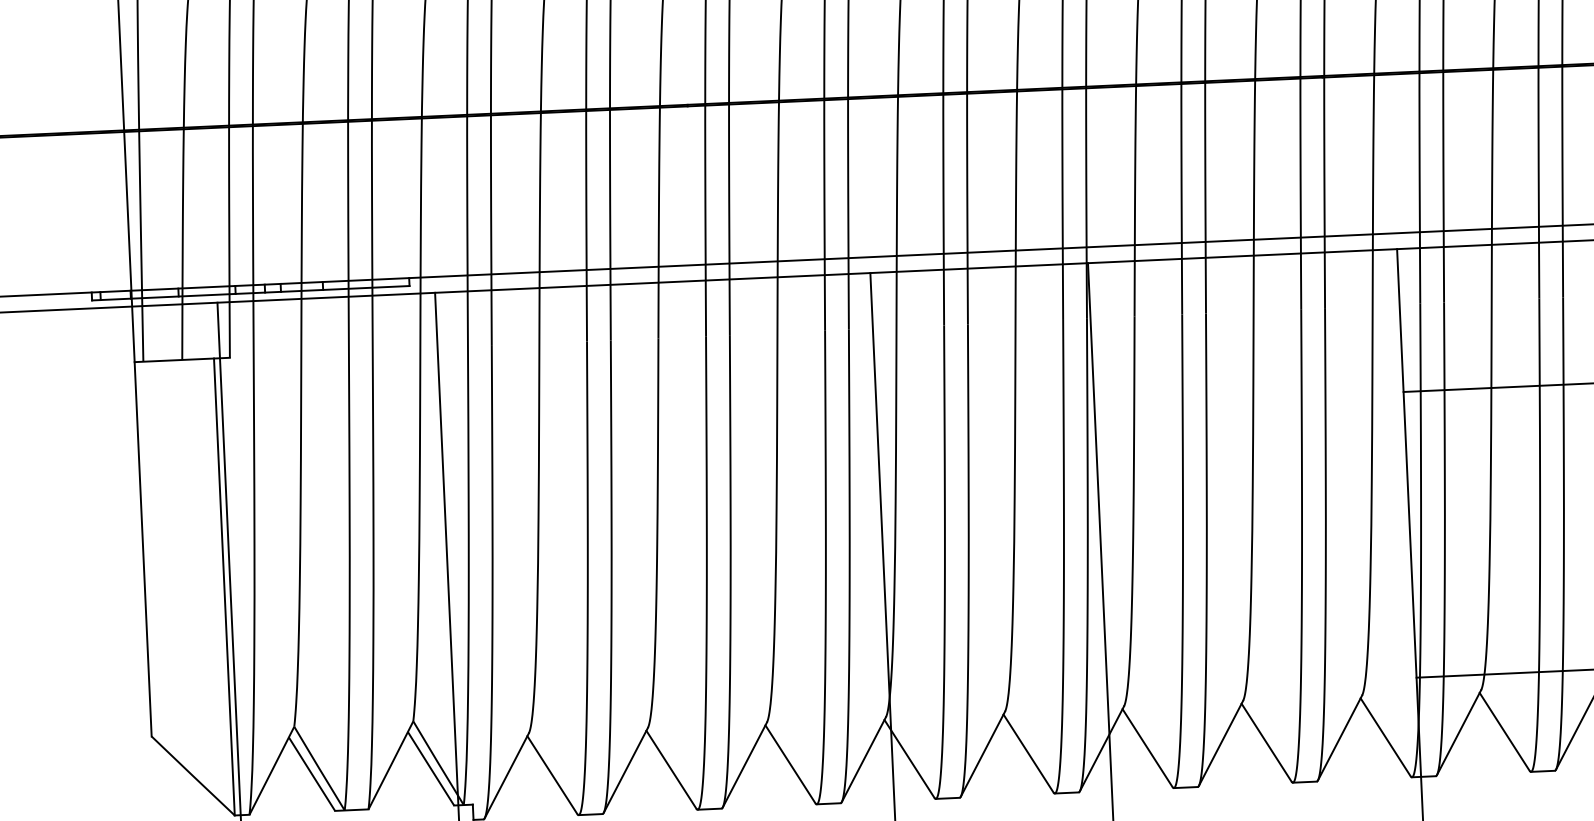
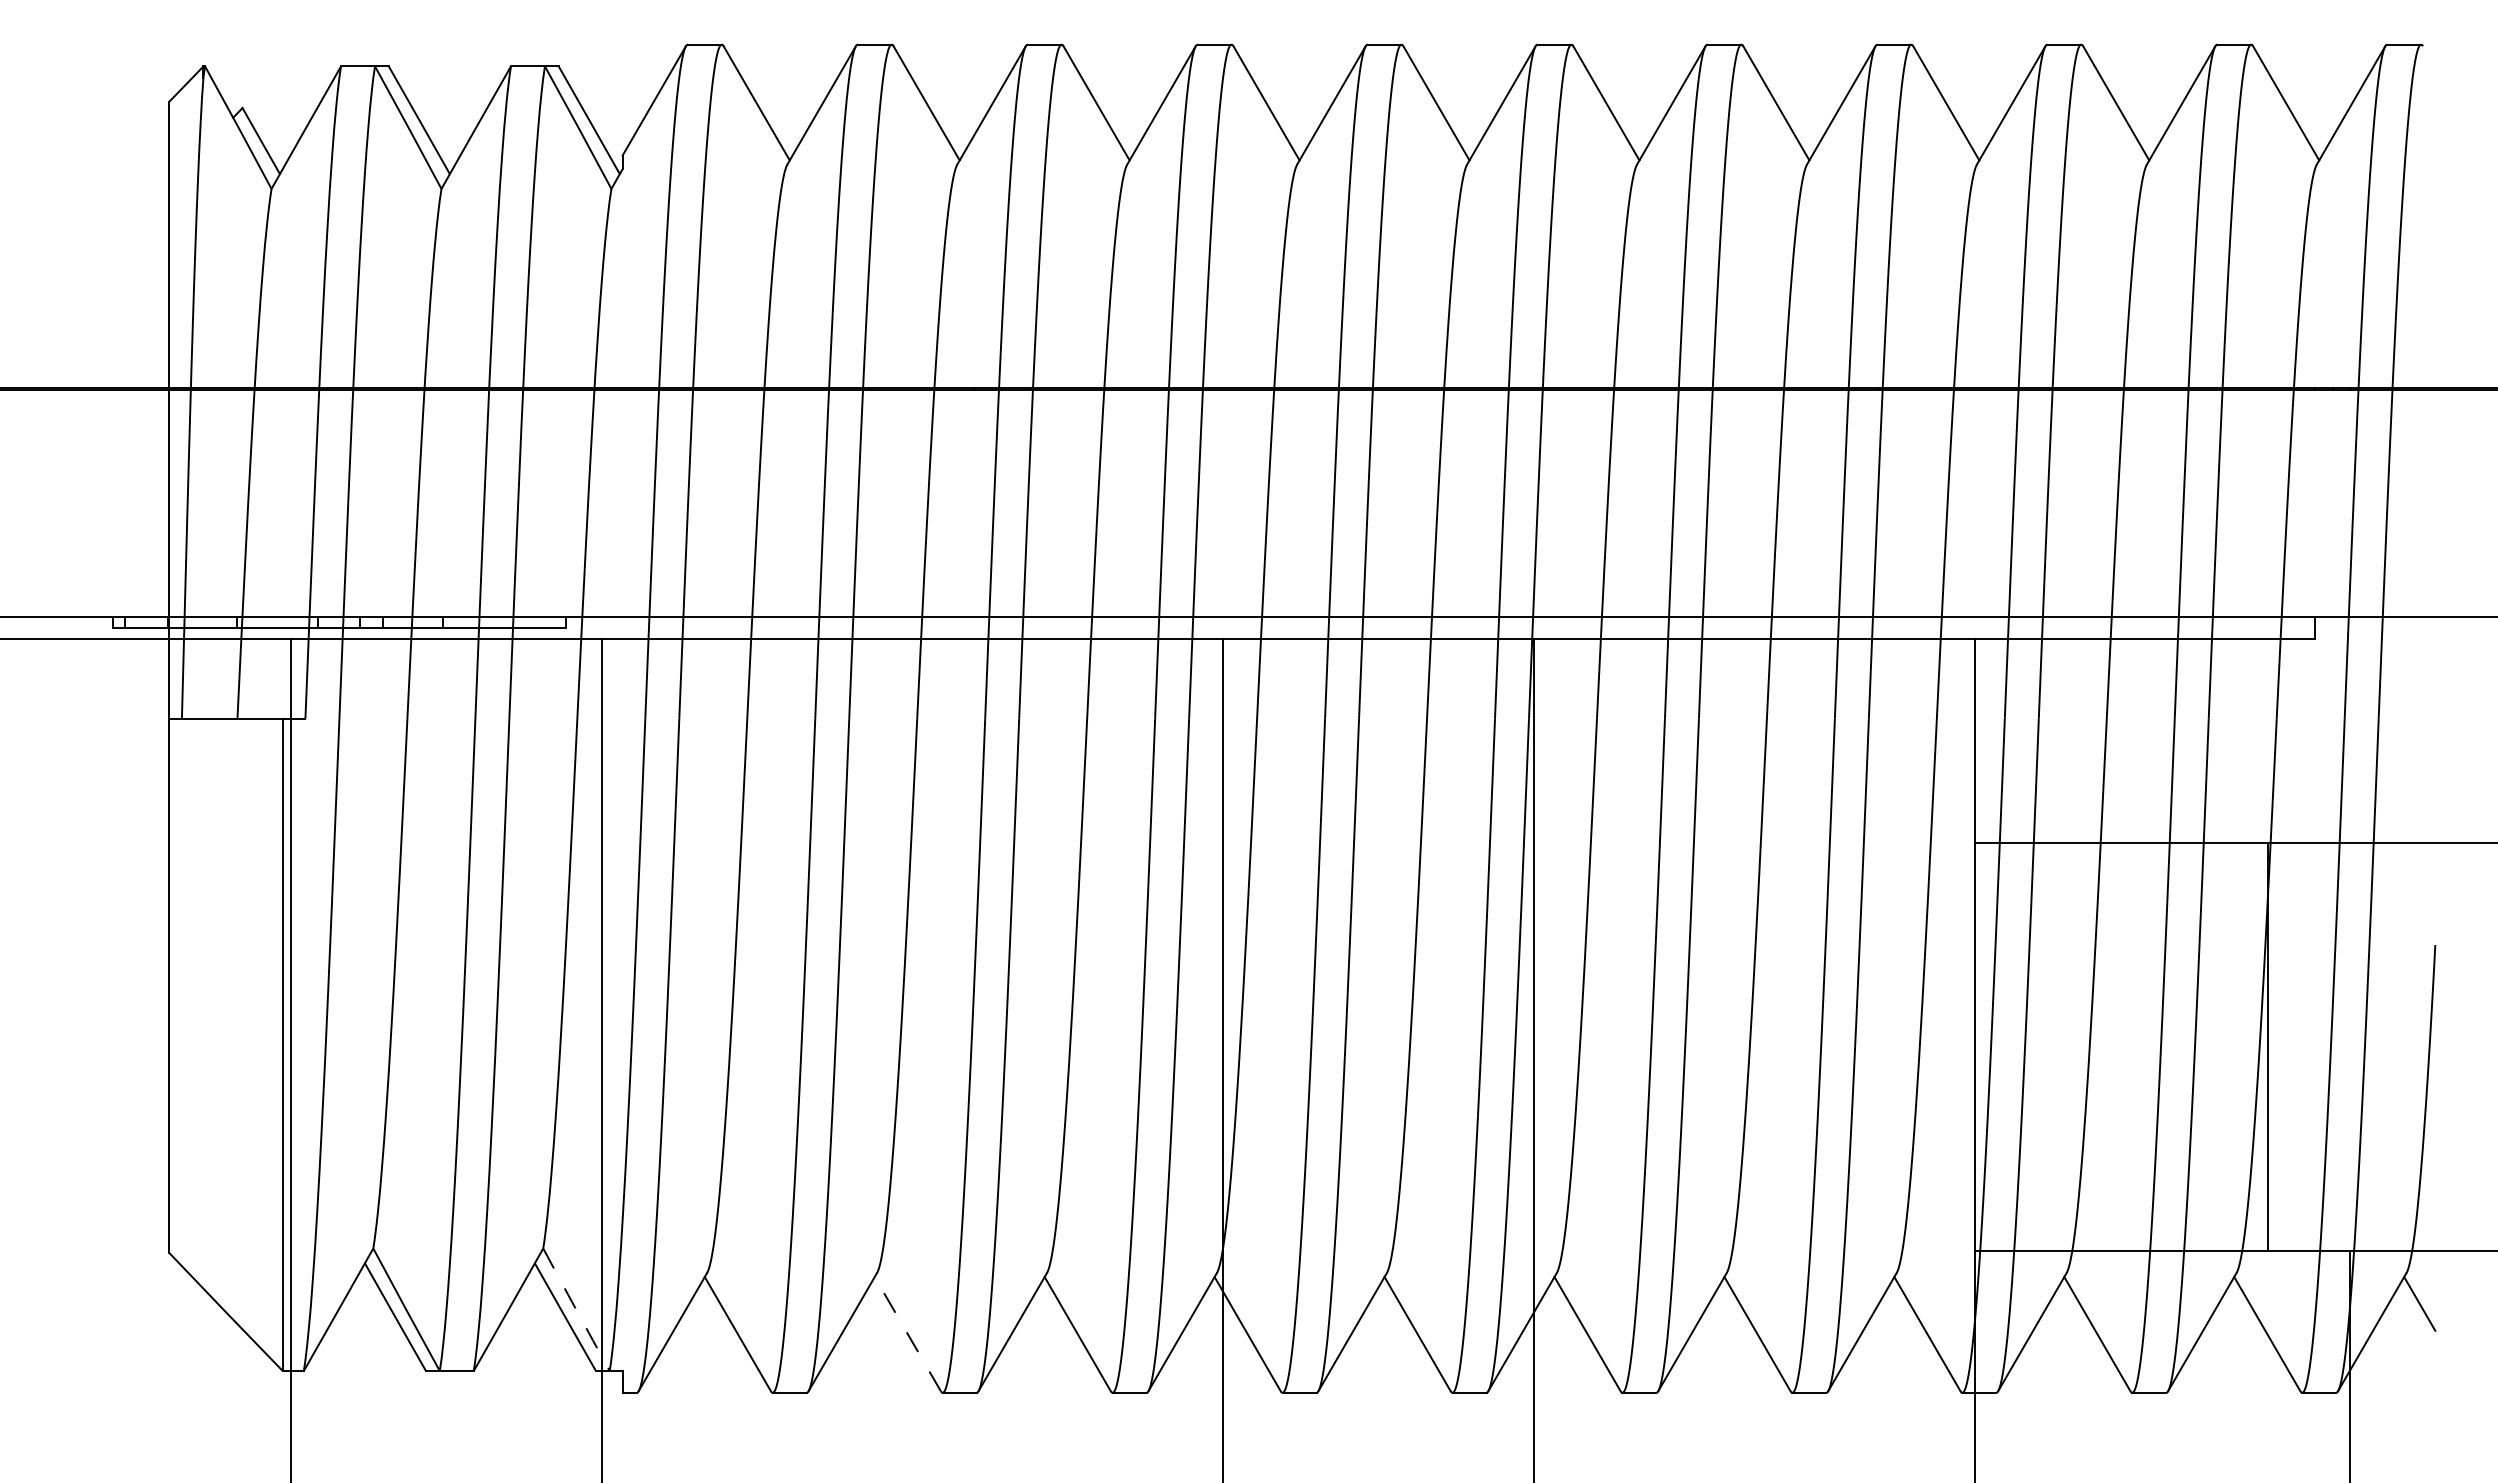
arc: (438, 763) -> (576, 1309), solid -> dashed
line: (671, 770) -> (907, 1334), solid -> dashed

